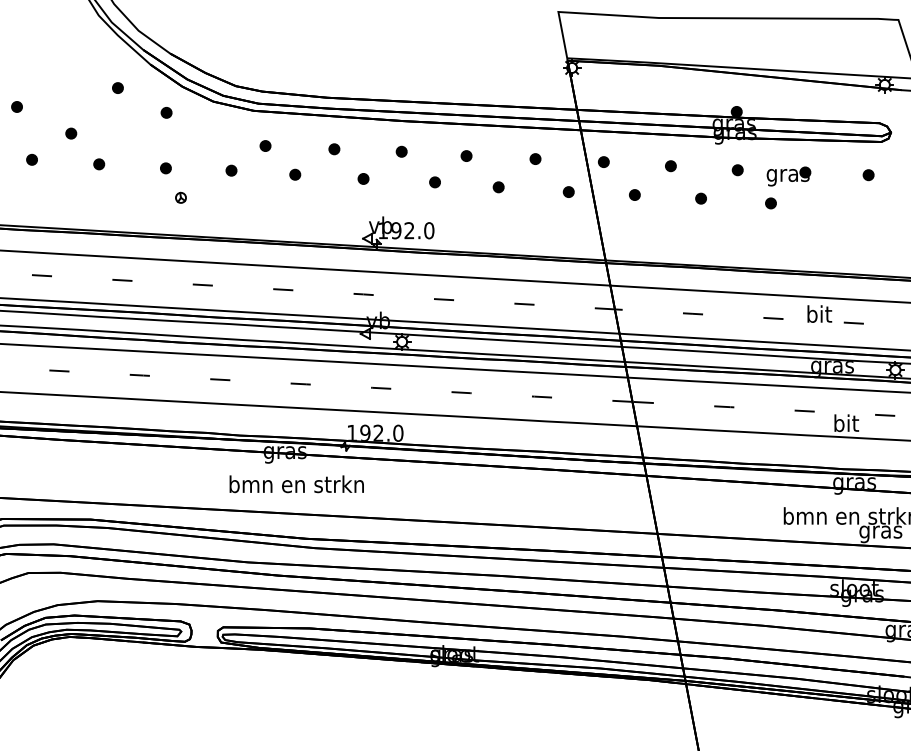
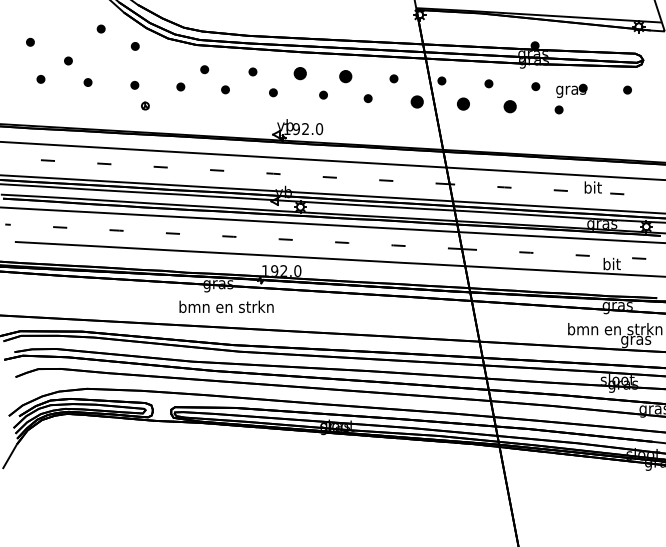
part: (400, 151) -> (299, 73), size x1.6
part: (466, 155) -> (345, 76), size x1.6
part: (569, 191) -> (417, 101), size x1.6
part: (634, 194) -> (463, 103), size x1.6
part: (700, 198) -> (509, 106), size x1.6

